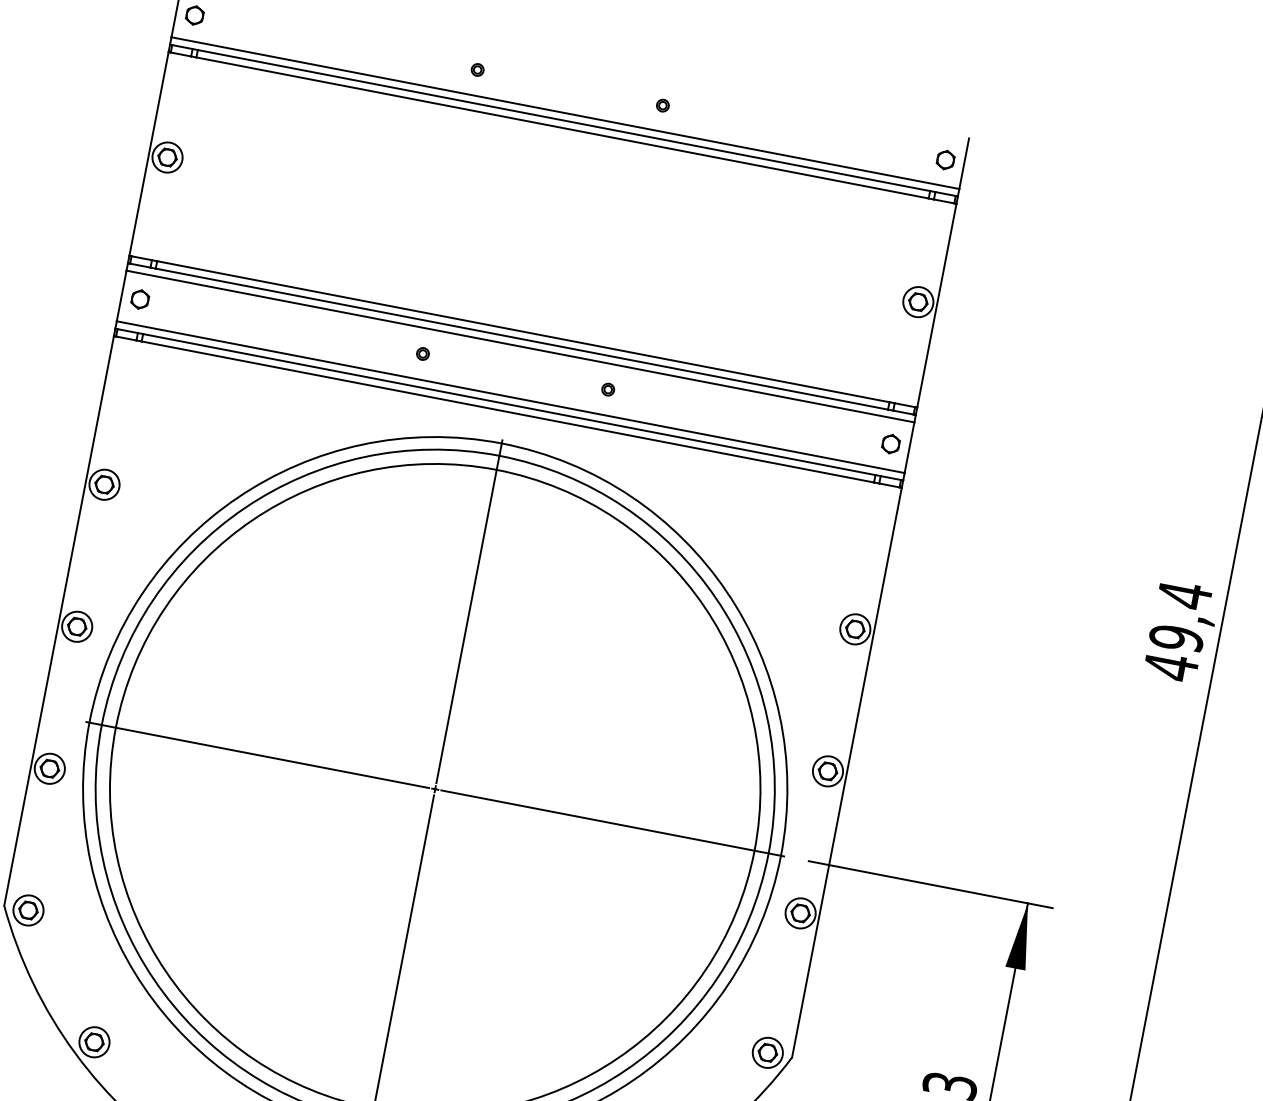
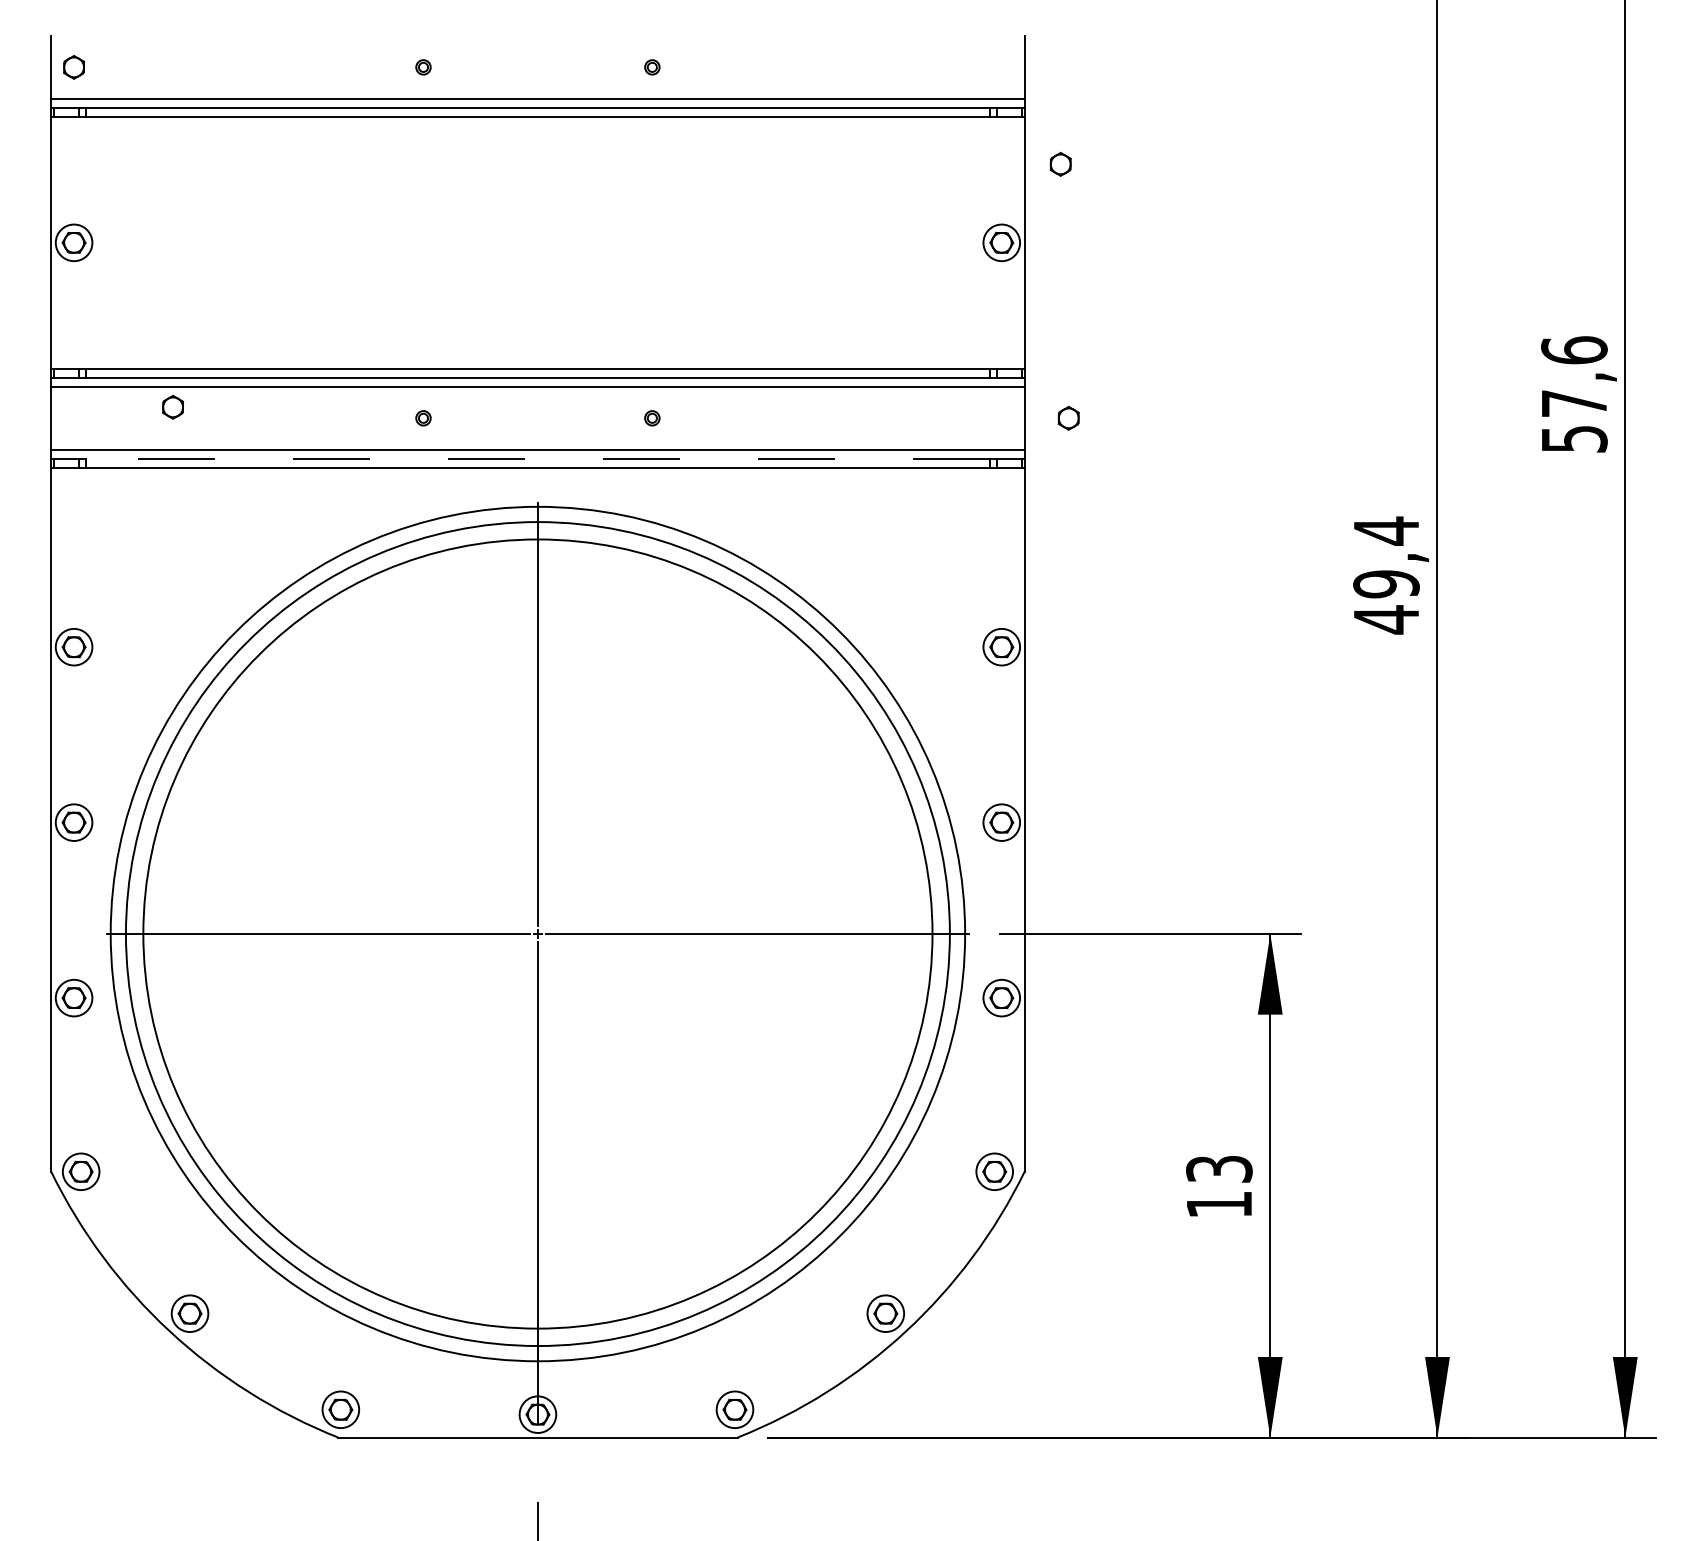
part: (945, 160) -> (1060, 164), moved
part: (140, 298) -> (173, 406), moved
line: (508, 404) -> (537, 458), solid -> dashed
part: (890, 444) -> (1068, 418), moved

